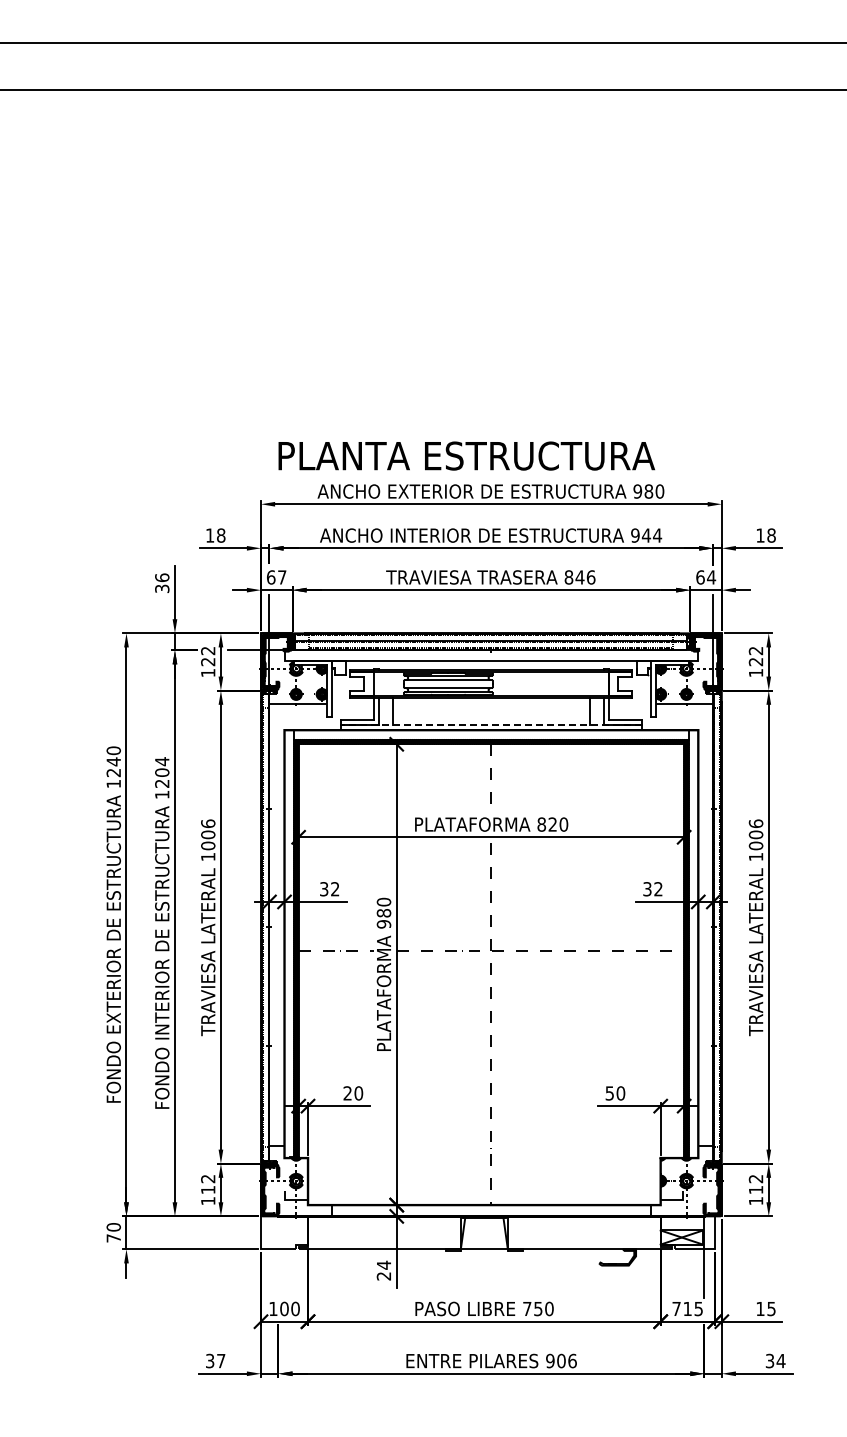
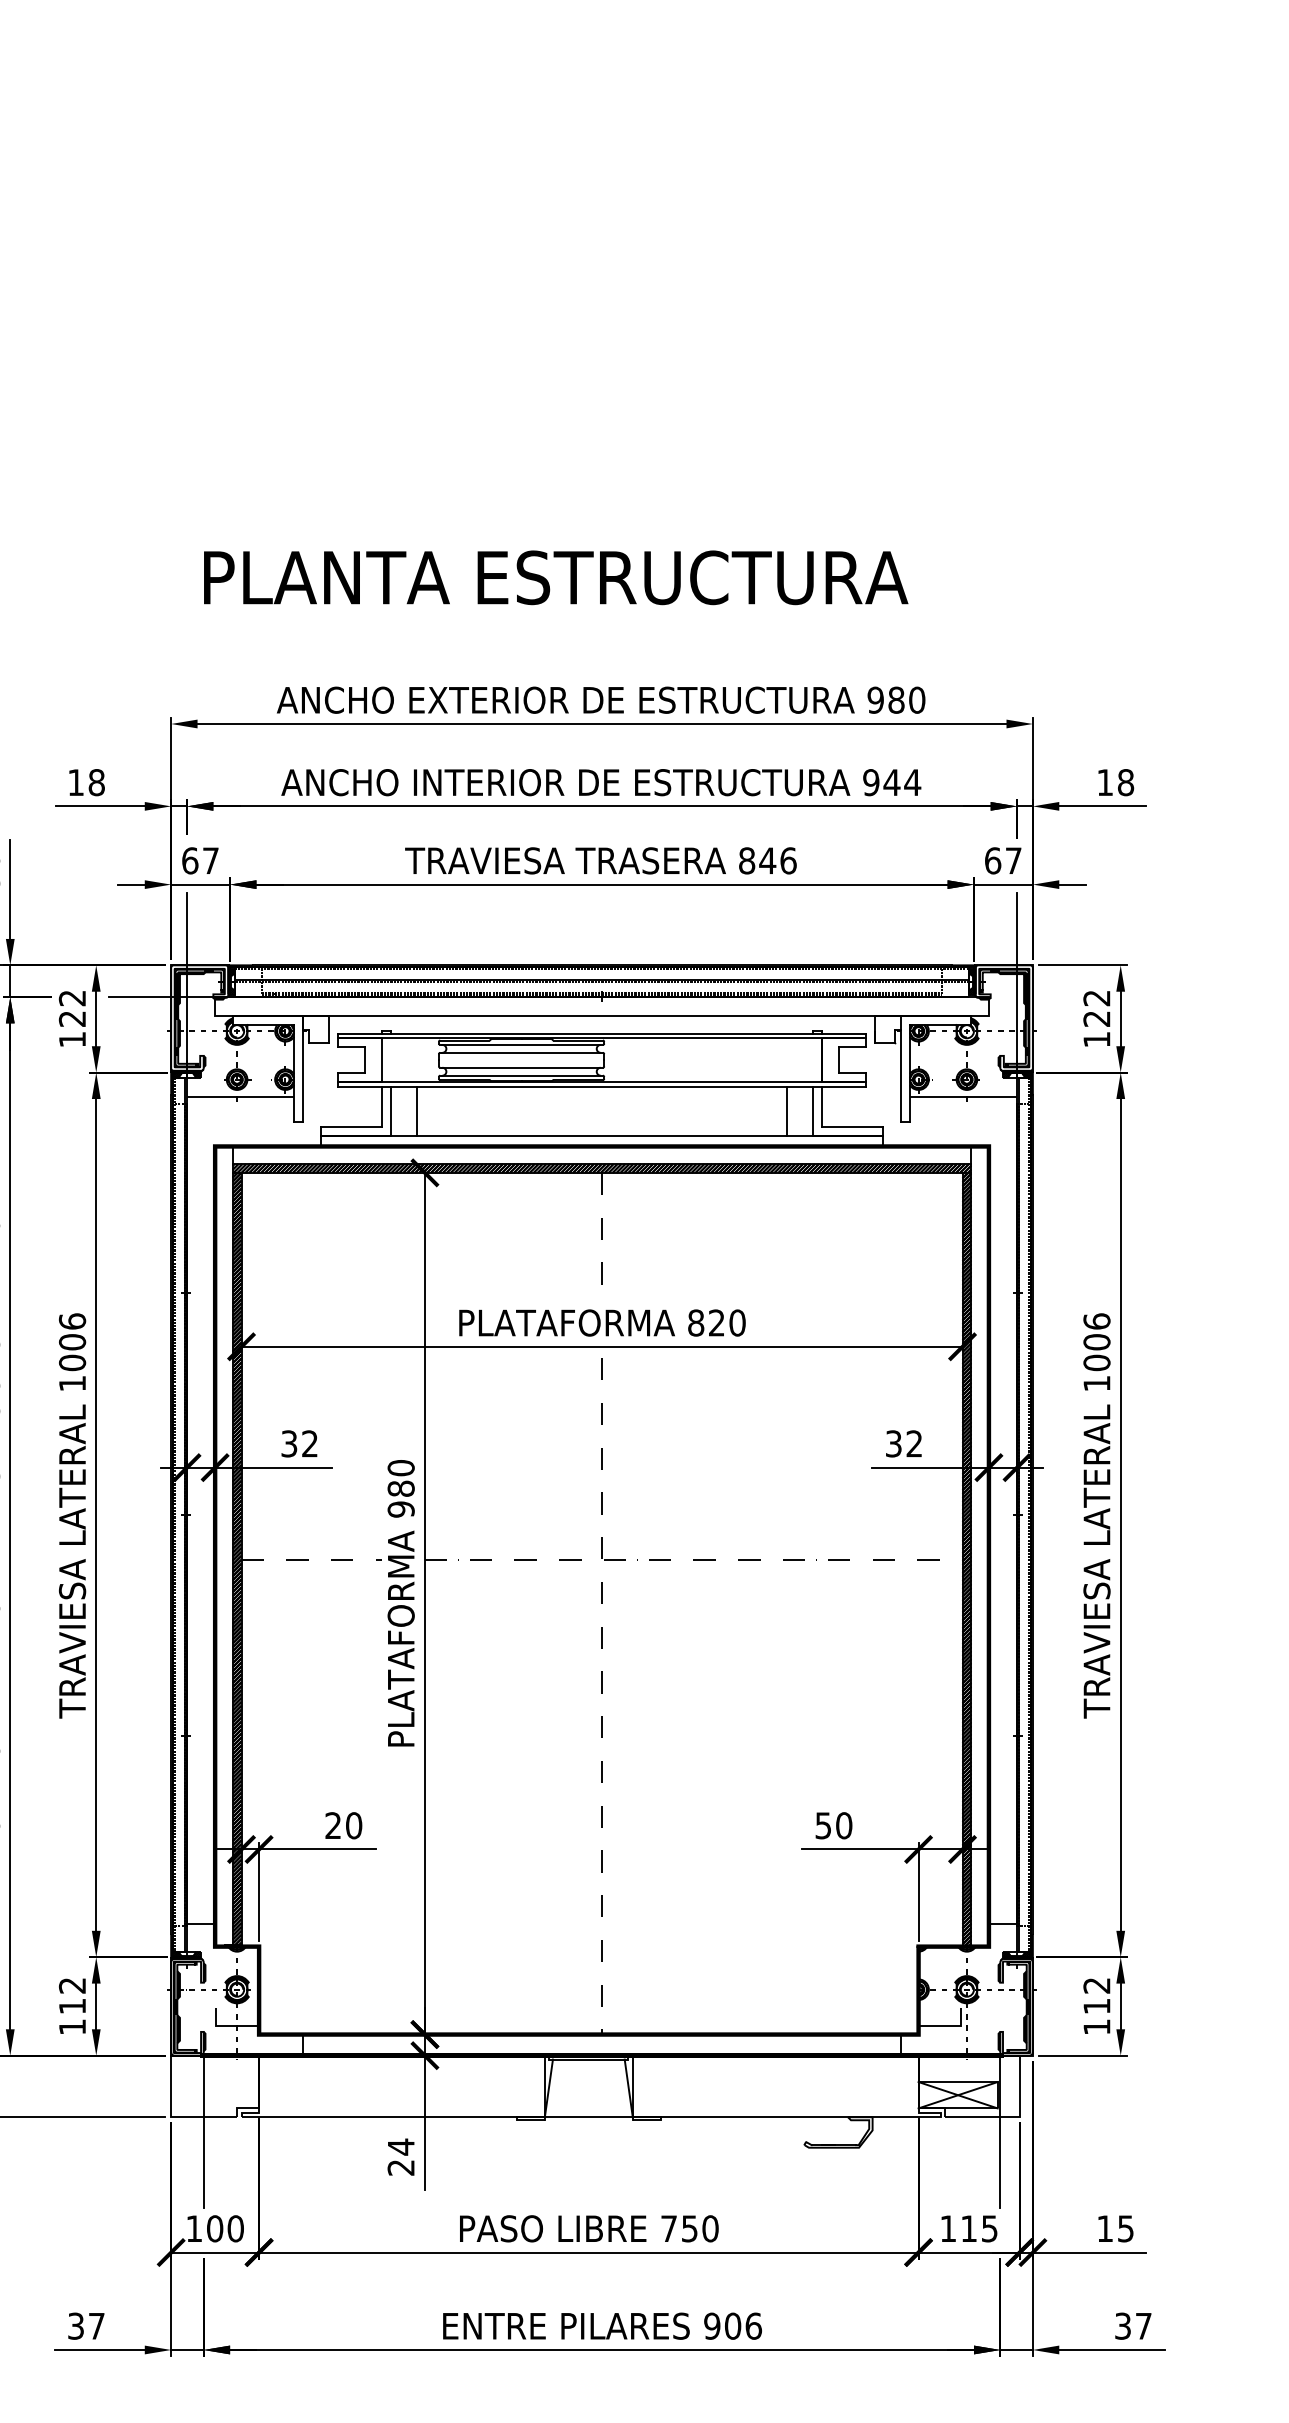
text: (466, 455) -> (555, 576), moved
text: (711, 577) -> (1013, 860), 64 -> 67
line: (490, 724) -> (600, 1135), dashed -> solid
line: (278, 1256) -> (203, 2130), added
text: (676, 1308) -> (948, 2227), 715 -> 115
text: (780, 1361) -> (1142, 2327), 34 -> 37

